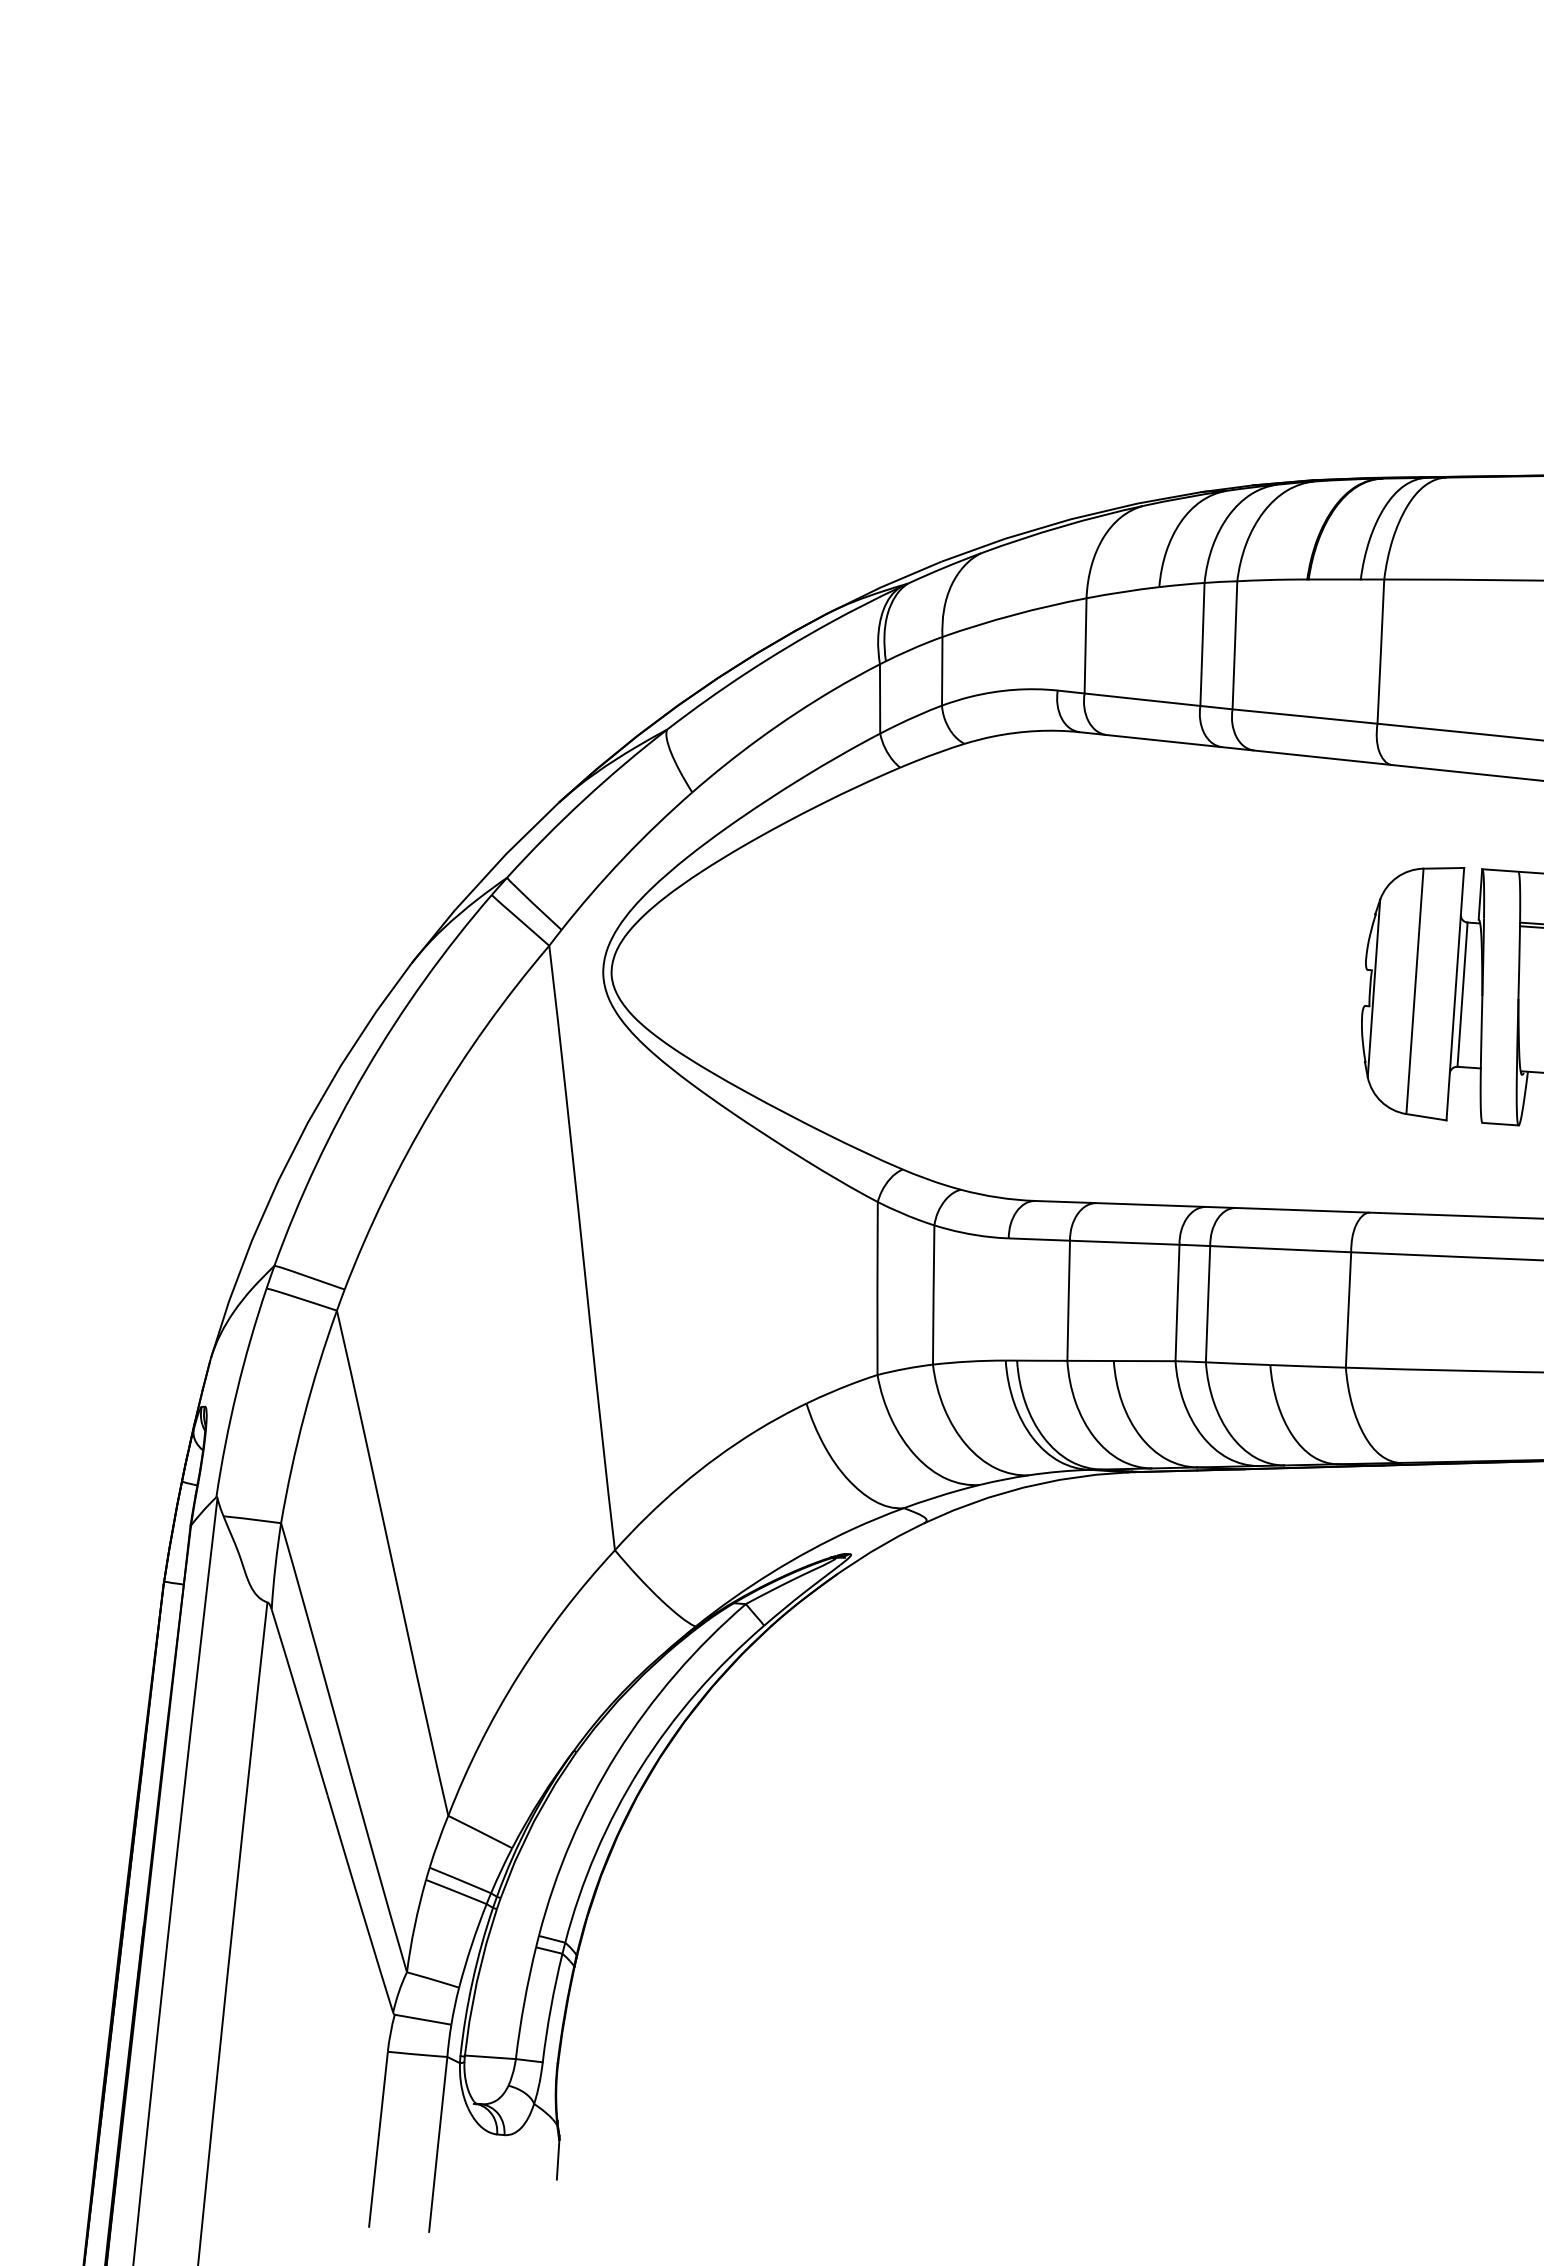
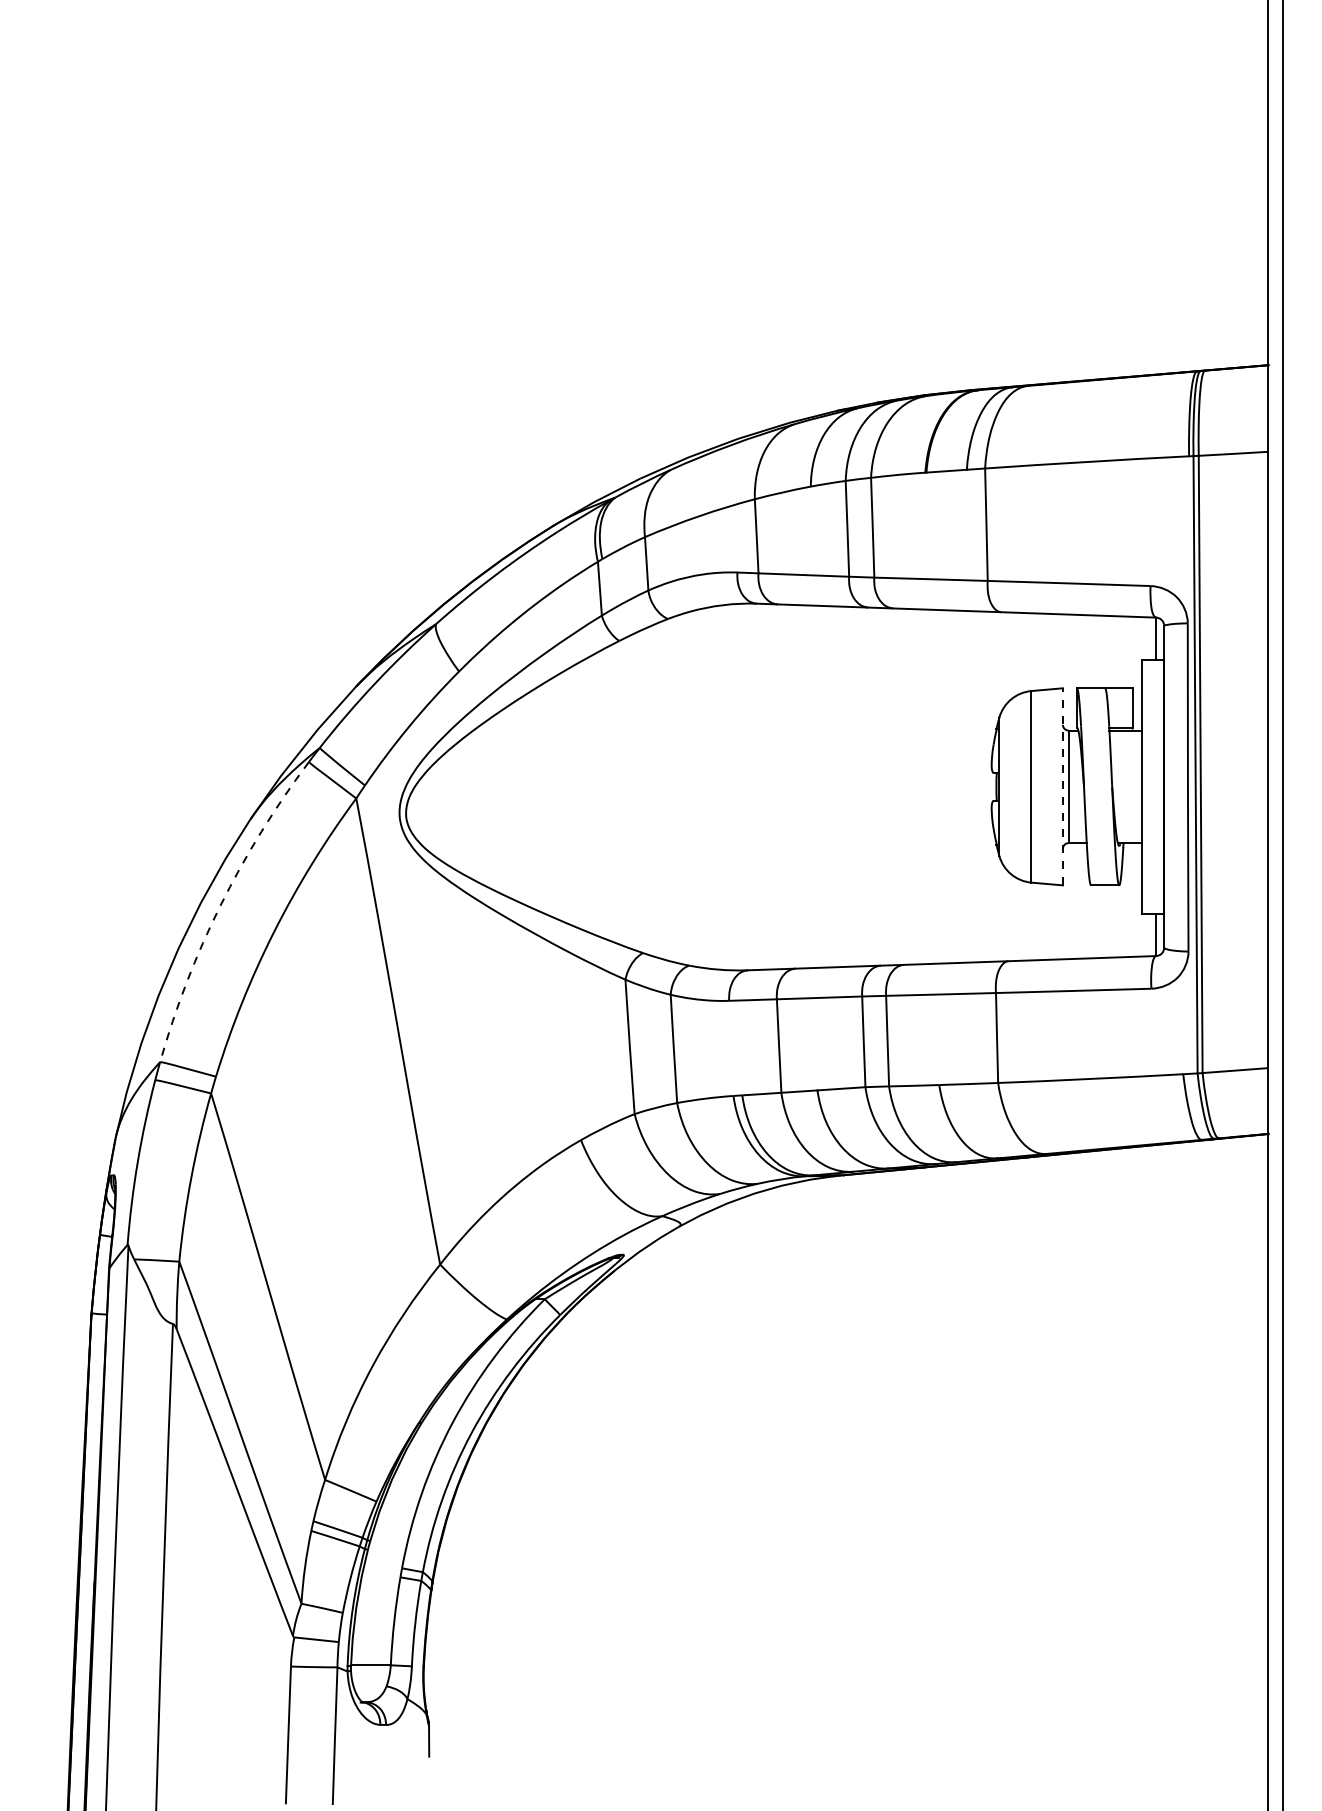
line: (1454, 993) -> (1062, 786), solid -> dashed
arc: (365, 1070) -> (220, 905), solid -> dashed

